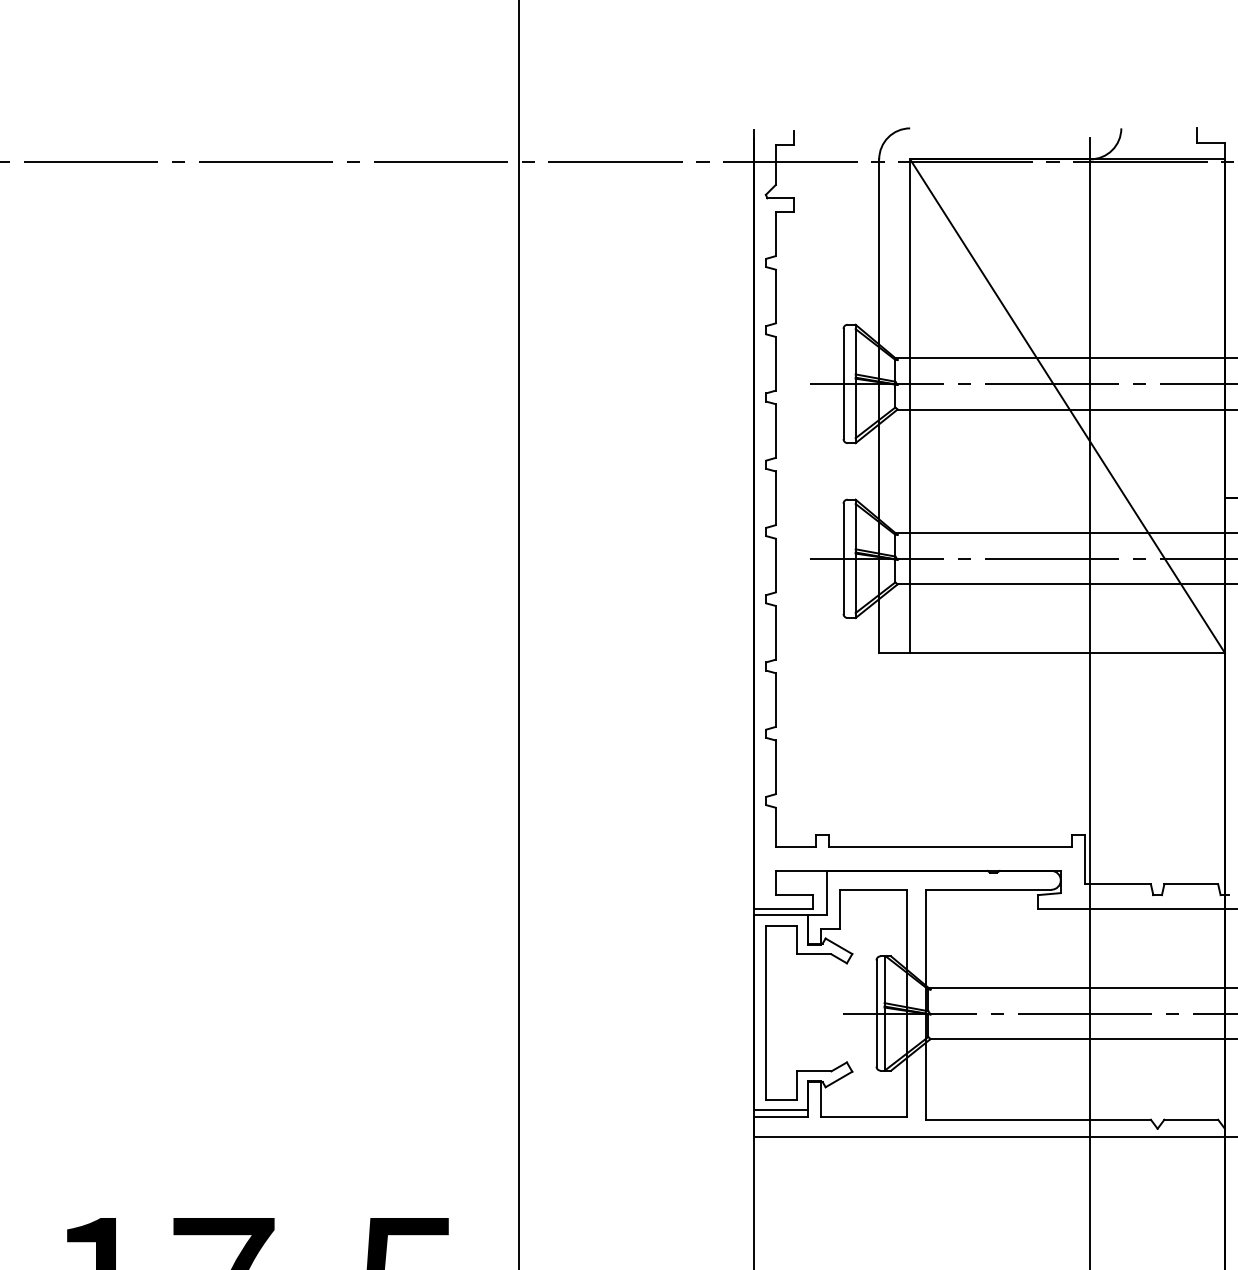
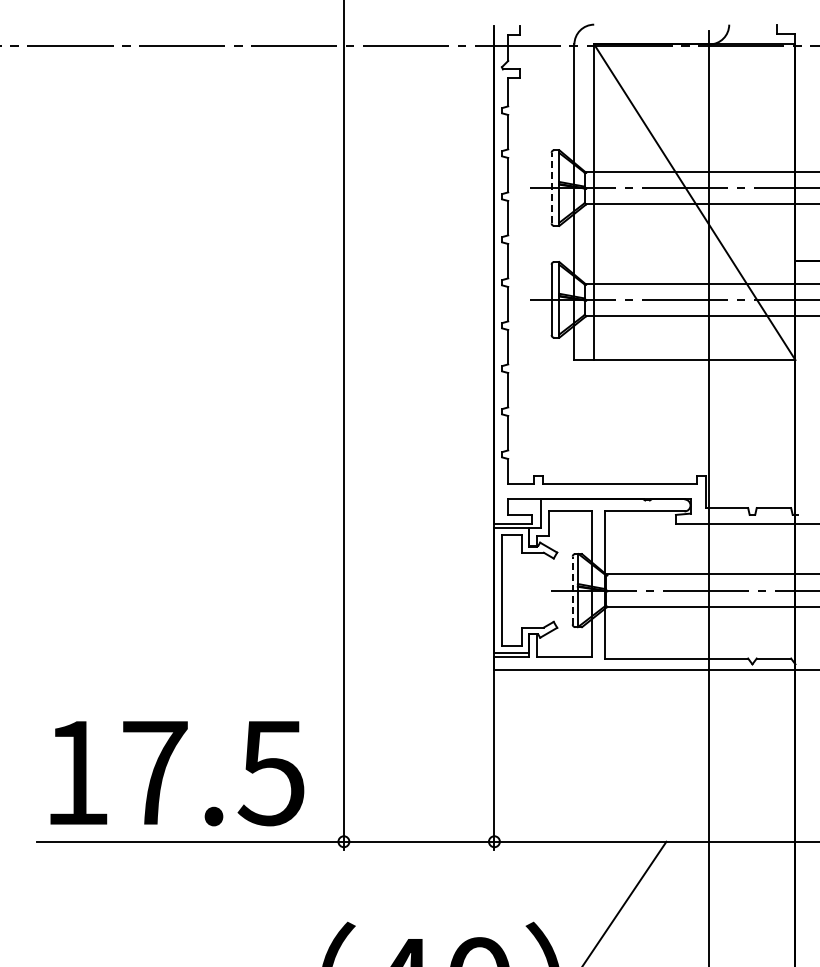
line: (843, 383) -> (551, 187), solid -> dashed
line: (876, 1013) -> (572, 590), solid -> dashed

